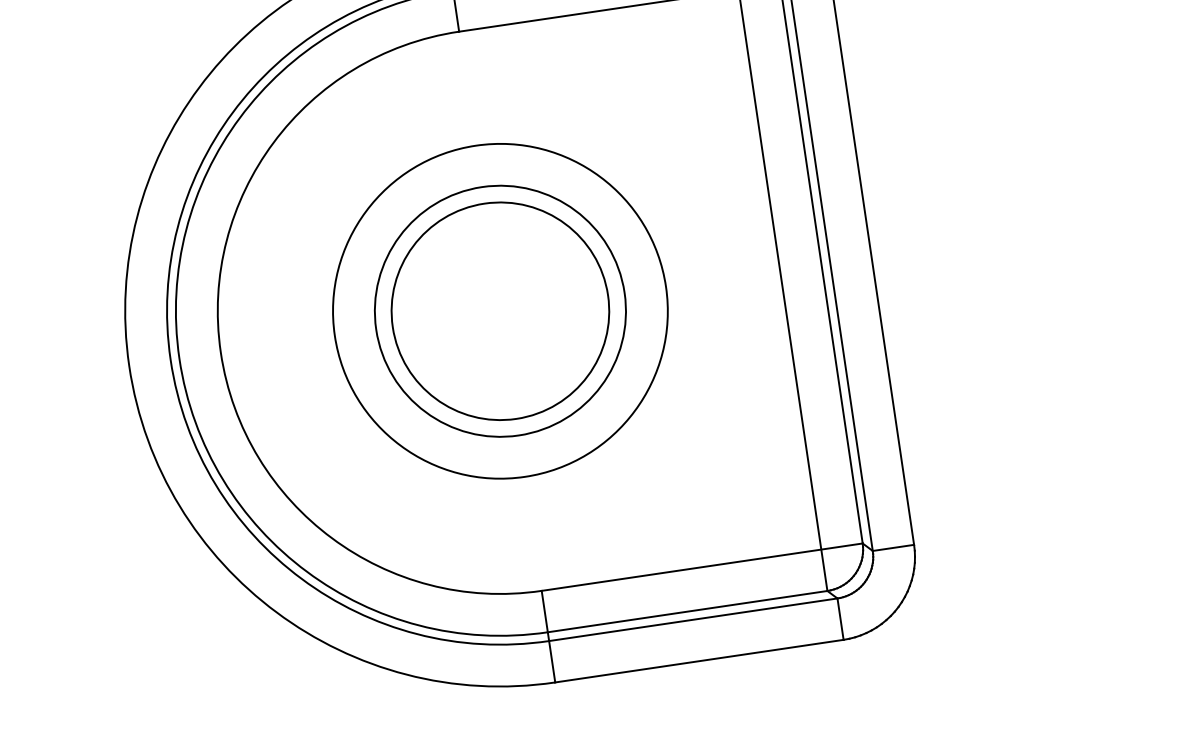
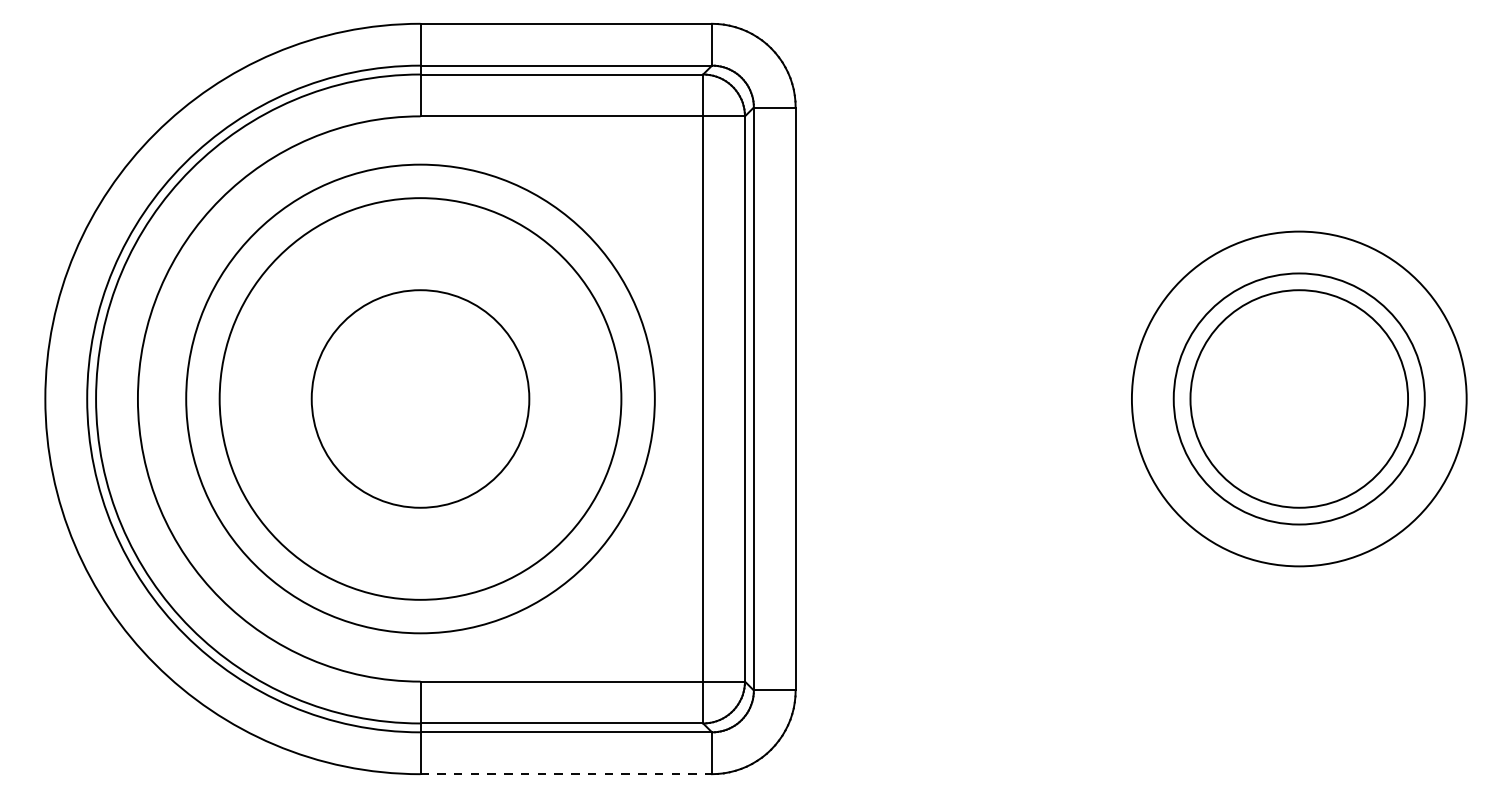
circle: (500, 310) -> (420, 398), size x1.4
circle: (500, 310) -> (420, 398), size x1.6
line: (699, 661) -> (566, 774), solid -> dashed

